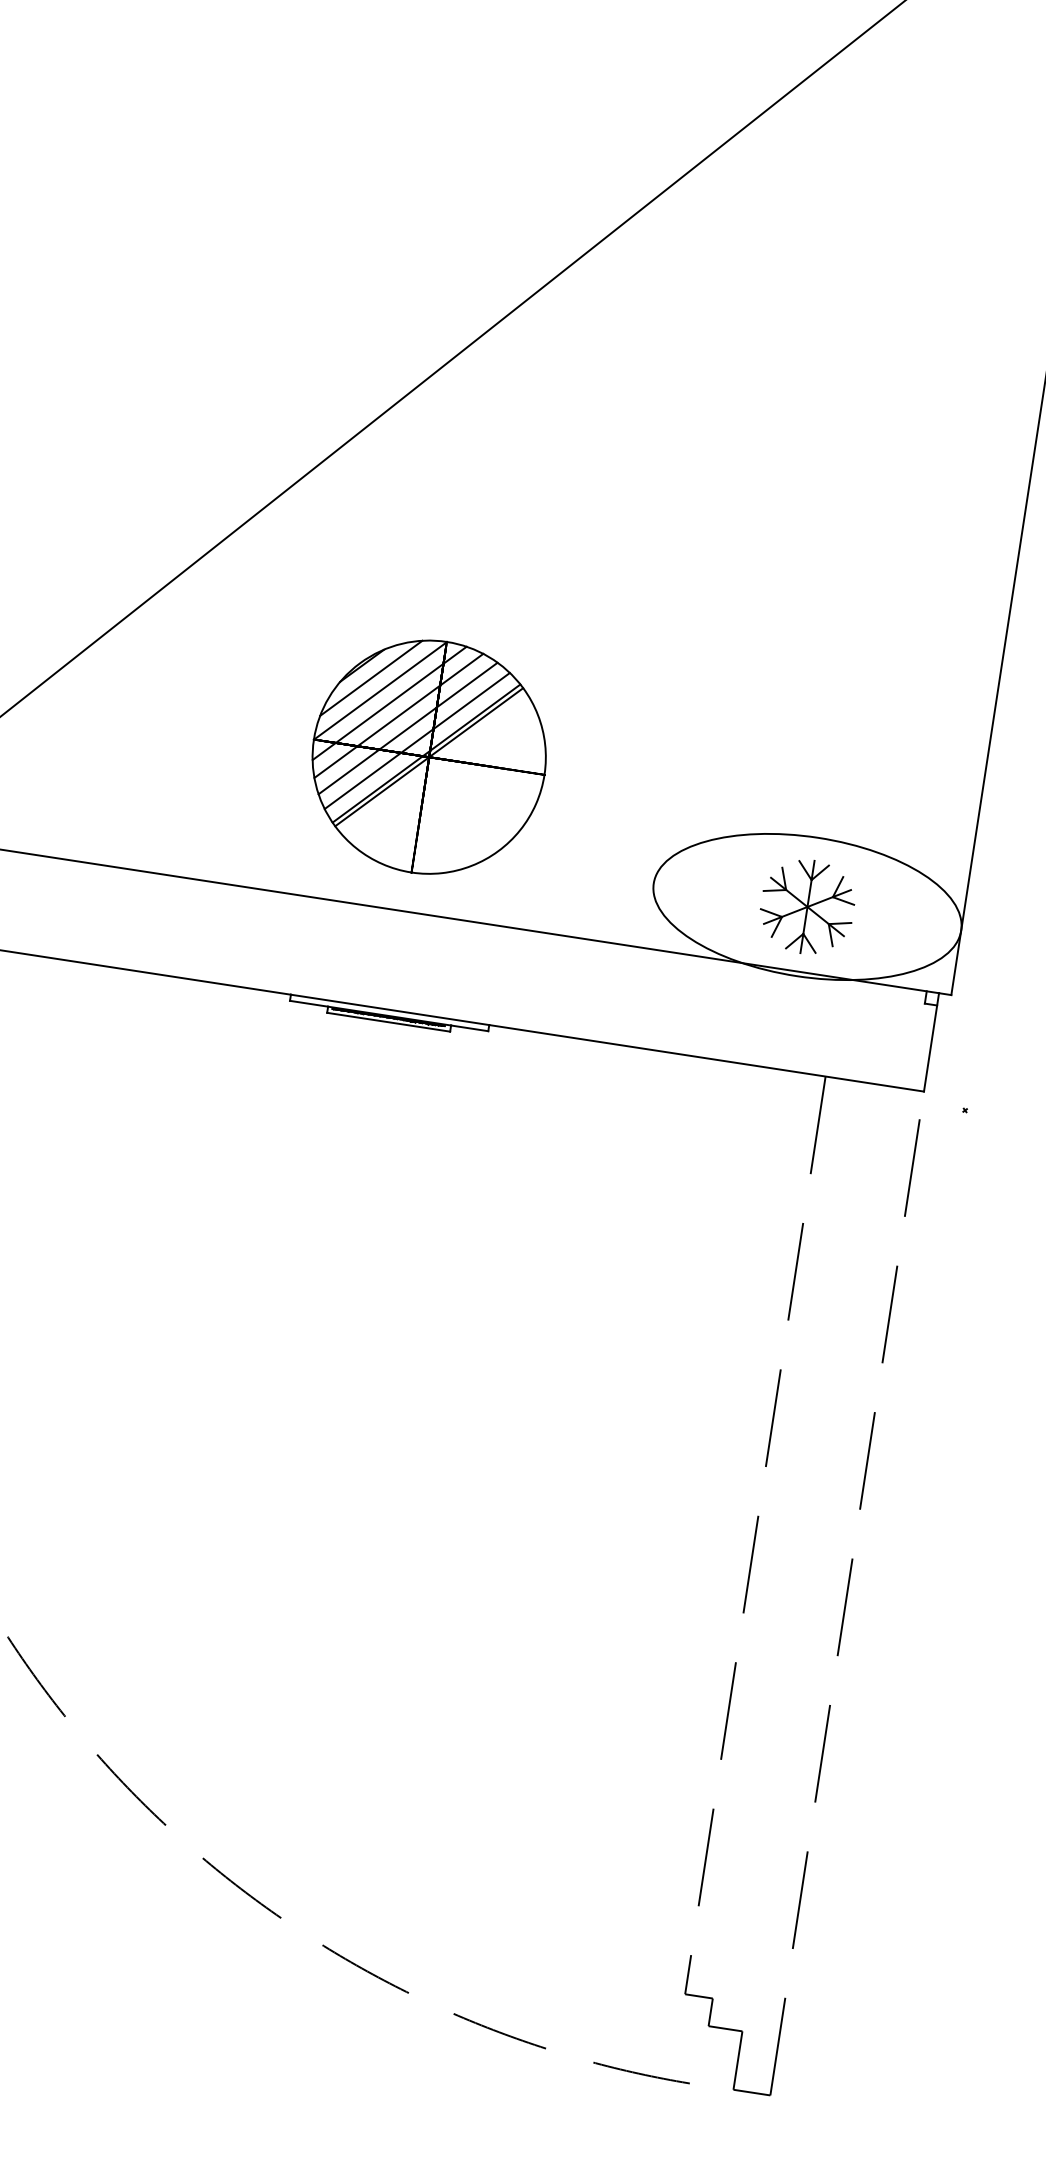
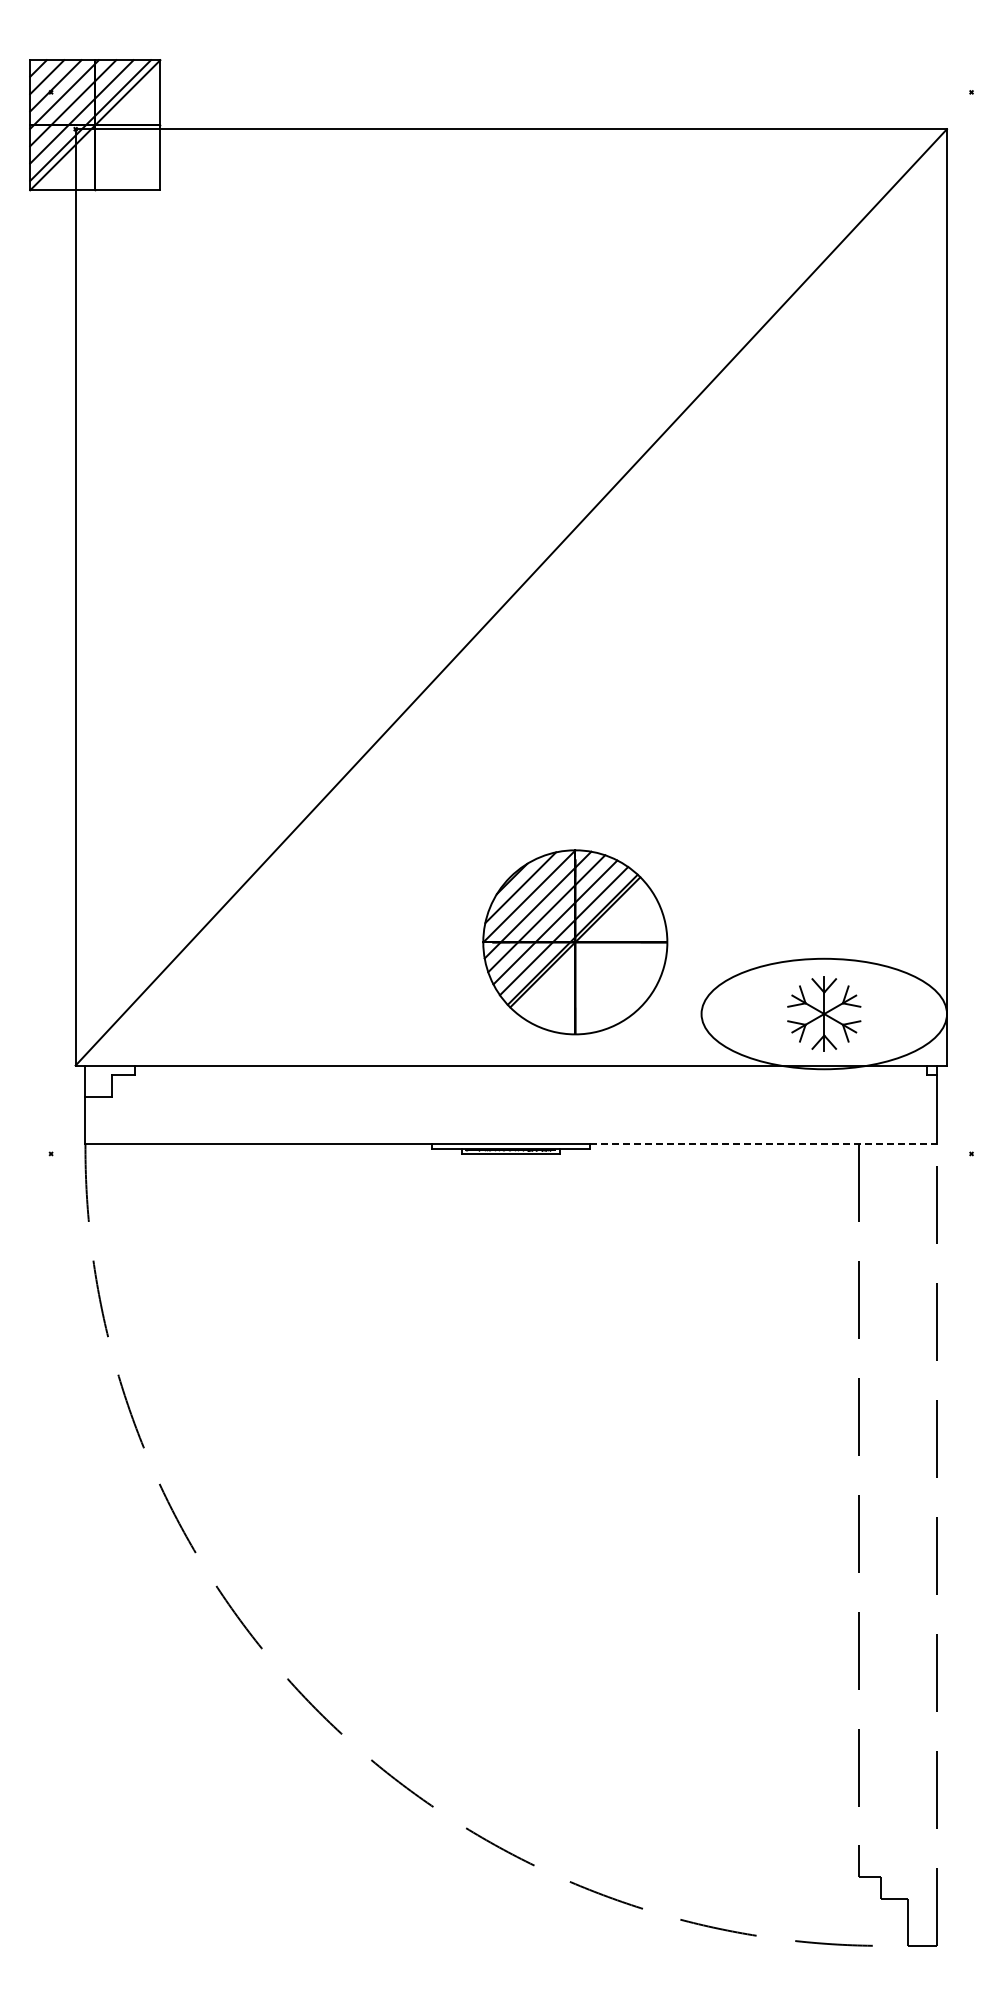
part: (429, 757) -> (575, 942), moved
line: (706, 1058) -> (763, 1144), solid -> dashed

